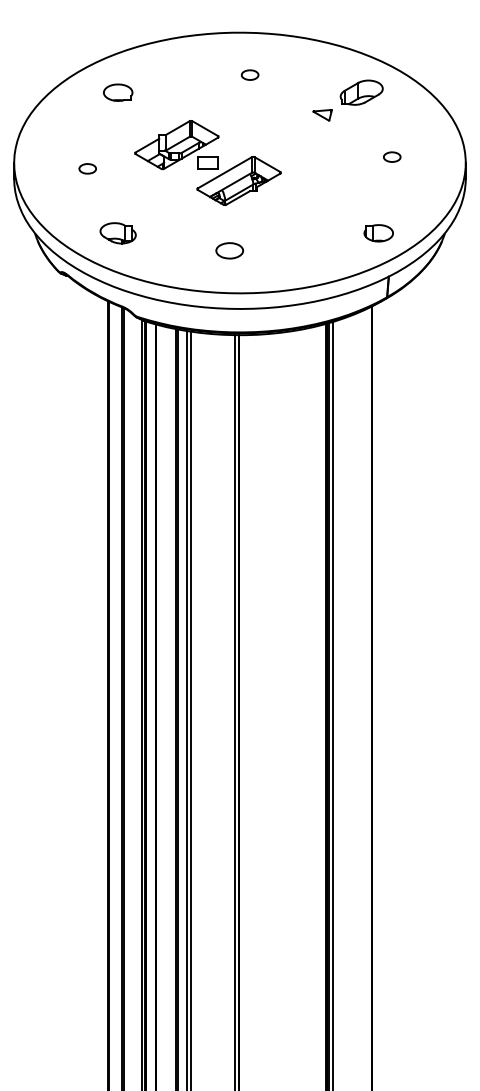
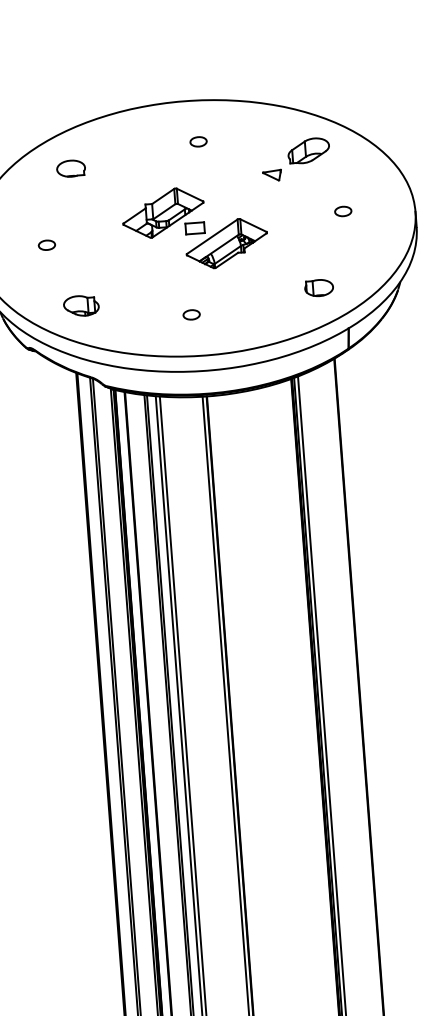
part: (207, 162) -> (194, 227), moved
part: (378, 233) -> (318, 288), moved
part: (229, 250) -> (191, 314), size x0.62

